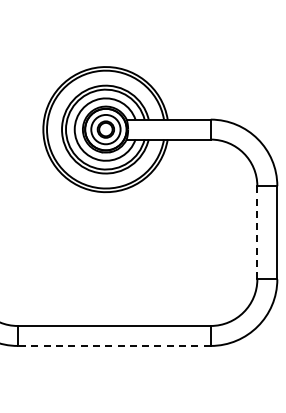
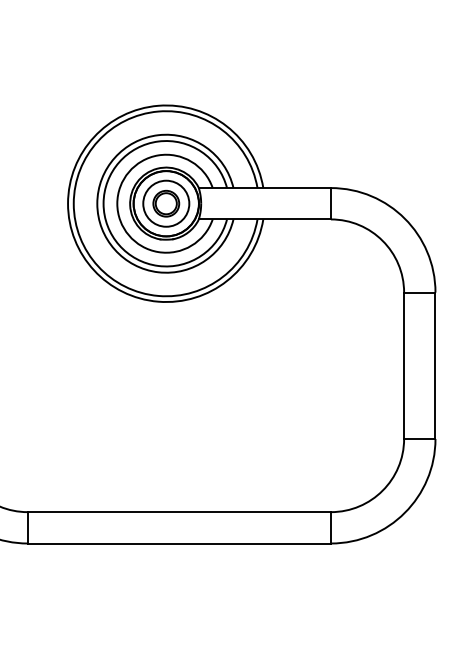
line: (257, 232) -> (404, 365), dashed -> solid
line: (114, 345) -> (179, 542), dashed -> solid

